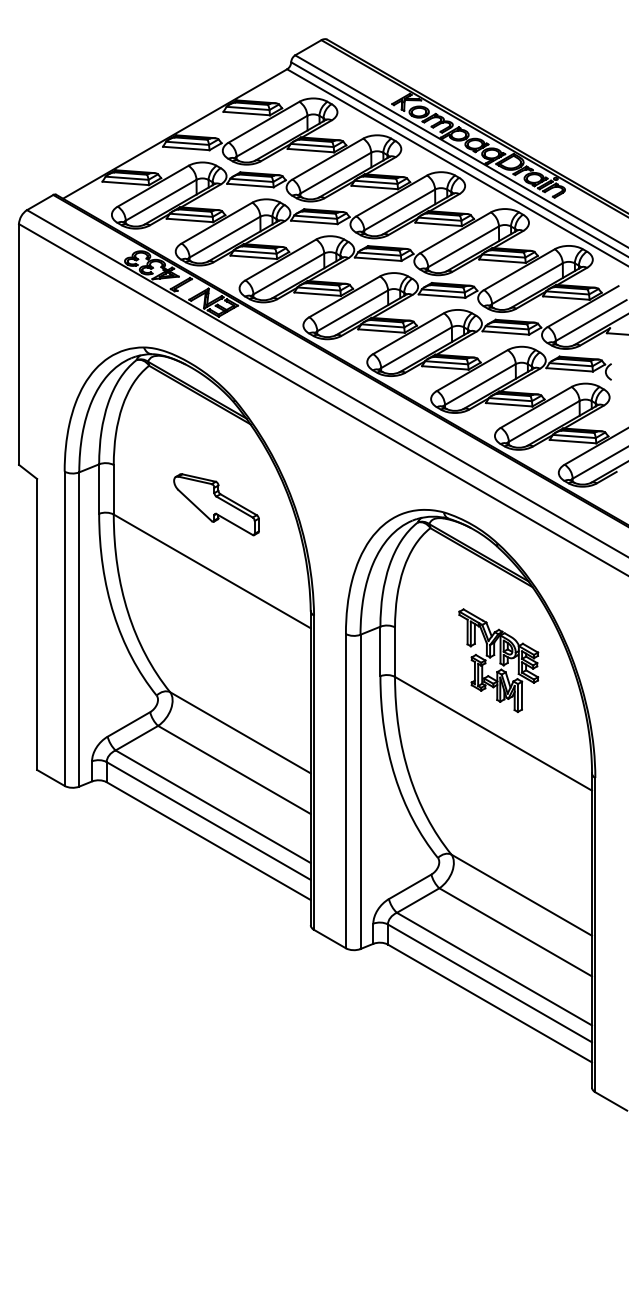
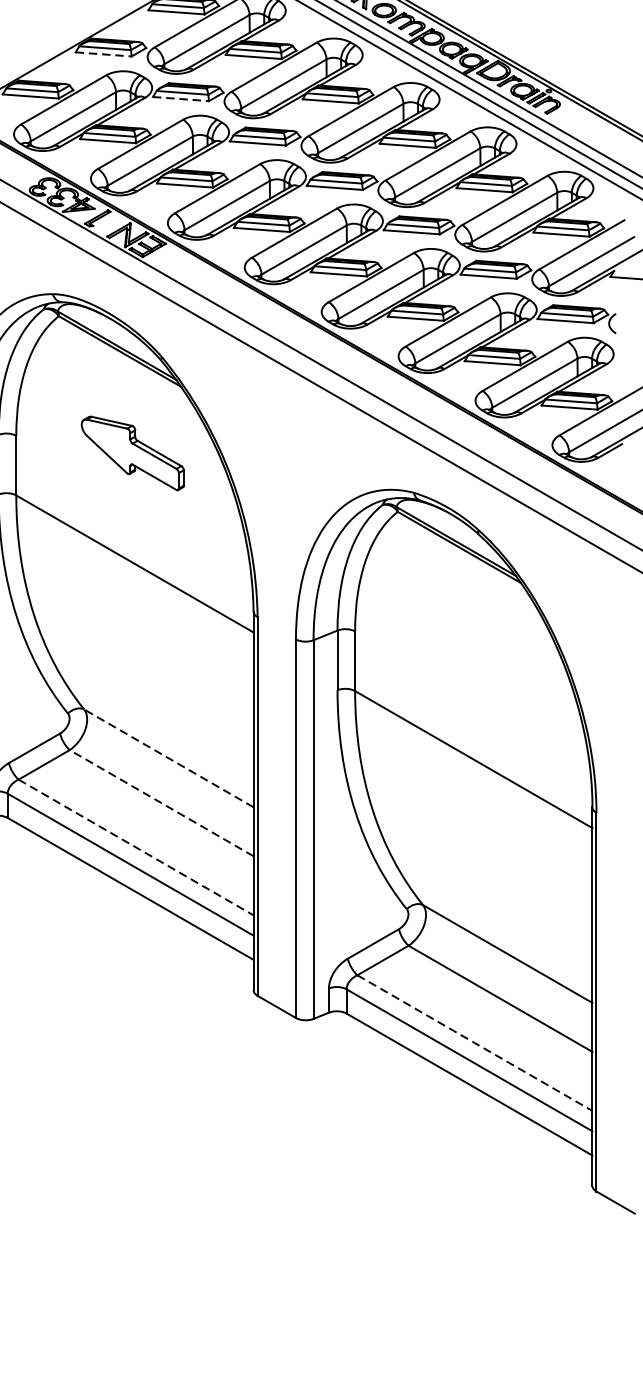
line: (186, 148) -> (103, 54), solid -> dashed
line: (250, 185) -> (181, 99), solid -> dashed
part: (216, 504) -> (132, 453), moved
part: (498, 660) -> (479, 671), removed
line: (240, 732) -> (168, 758), solid -> dashed
line: (234, 769) -> (161, 802), solid -> dashed
line: (213, 806) -> (136, 847), solid -> dashed
line: (494, 969) -> (474, 1043), solid -> dashed

